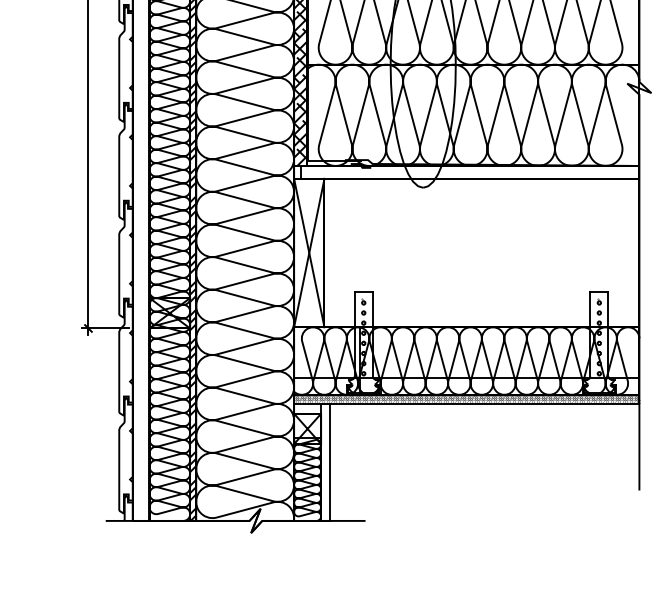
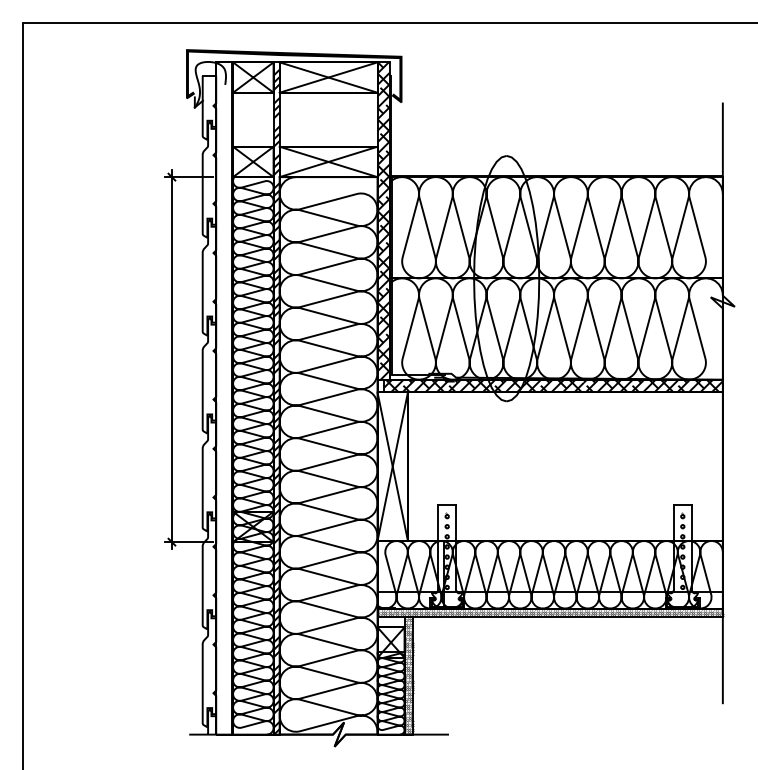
hatch: (470, 171) -> (553, 385), added
hatch: (325, 461) -> (408, 675), added

